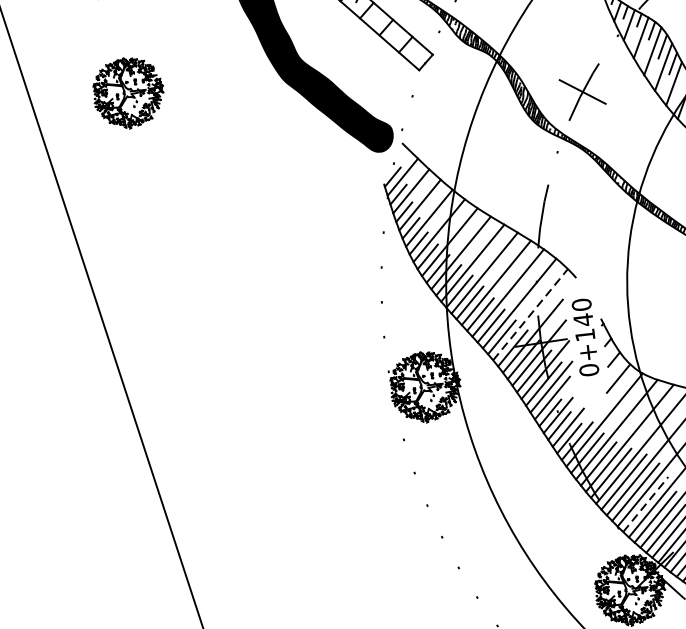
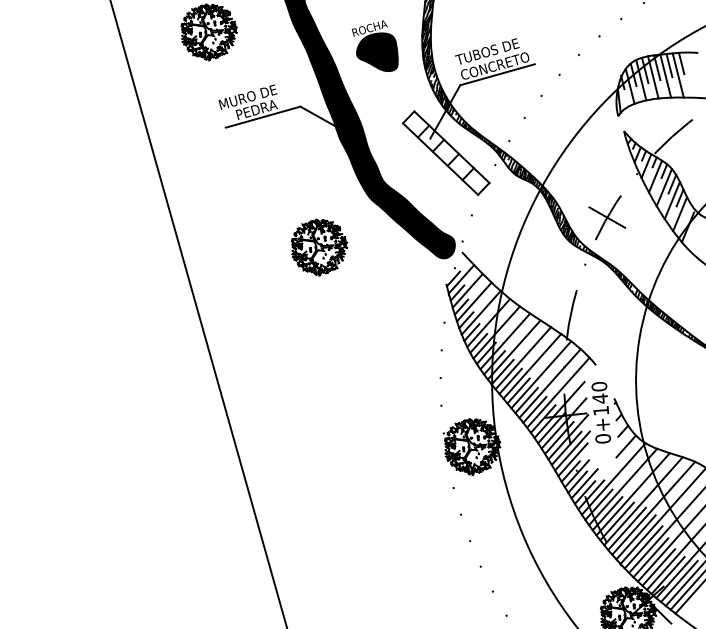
part: (128, 93) -> (319, 247), moved
line: (530, 314) -> (558, 392), dashed -> solid
line: (645, 504) -> (643, 547), dashed -> solid

